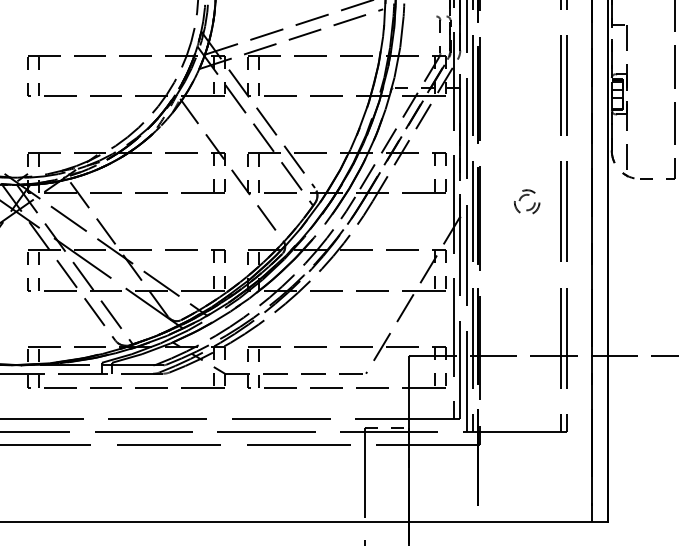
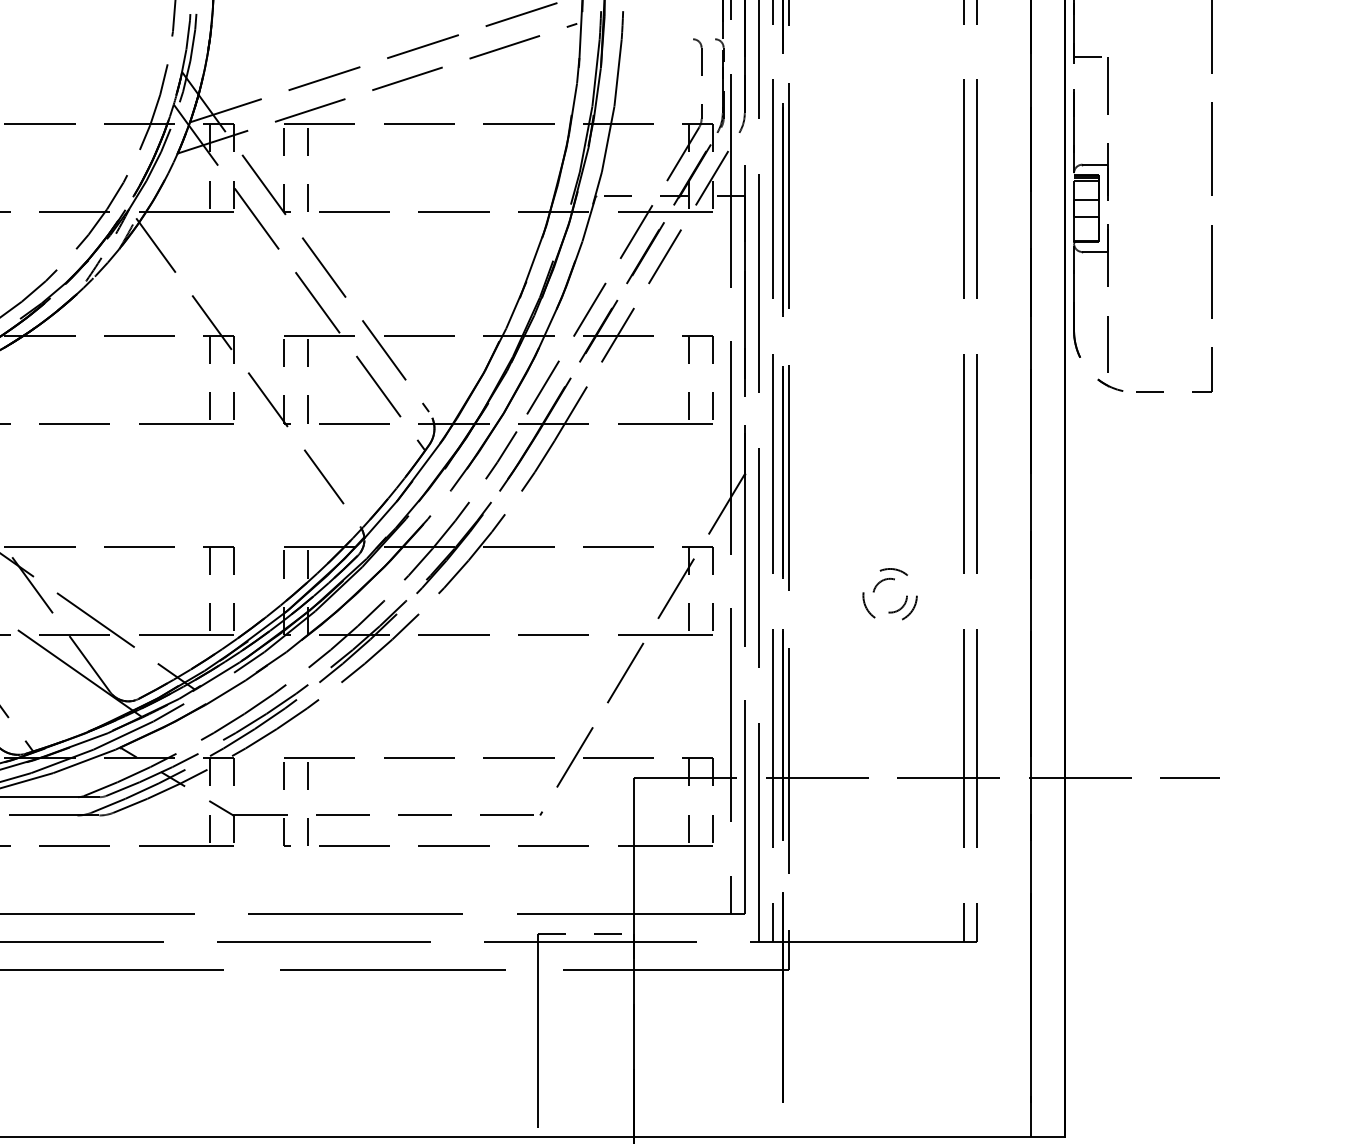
part: (527, 201) -> (890, 593), moved

